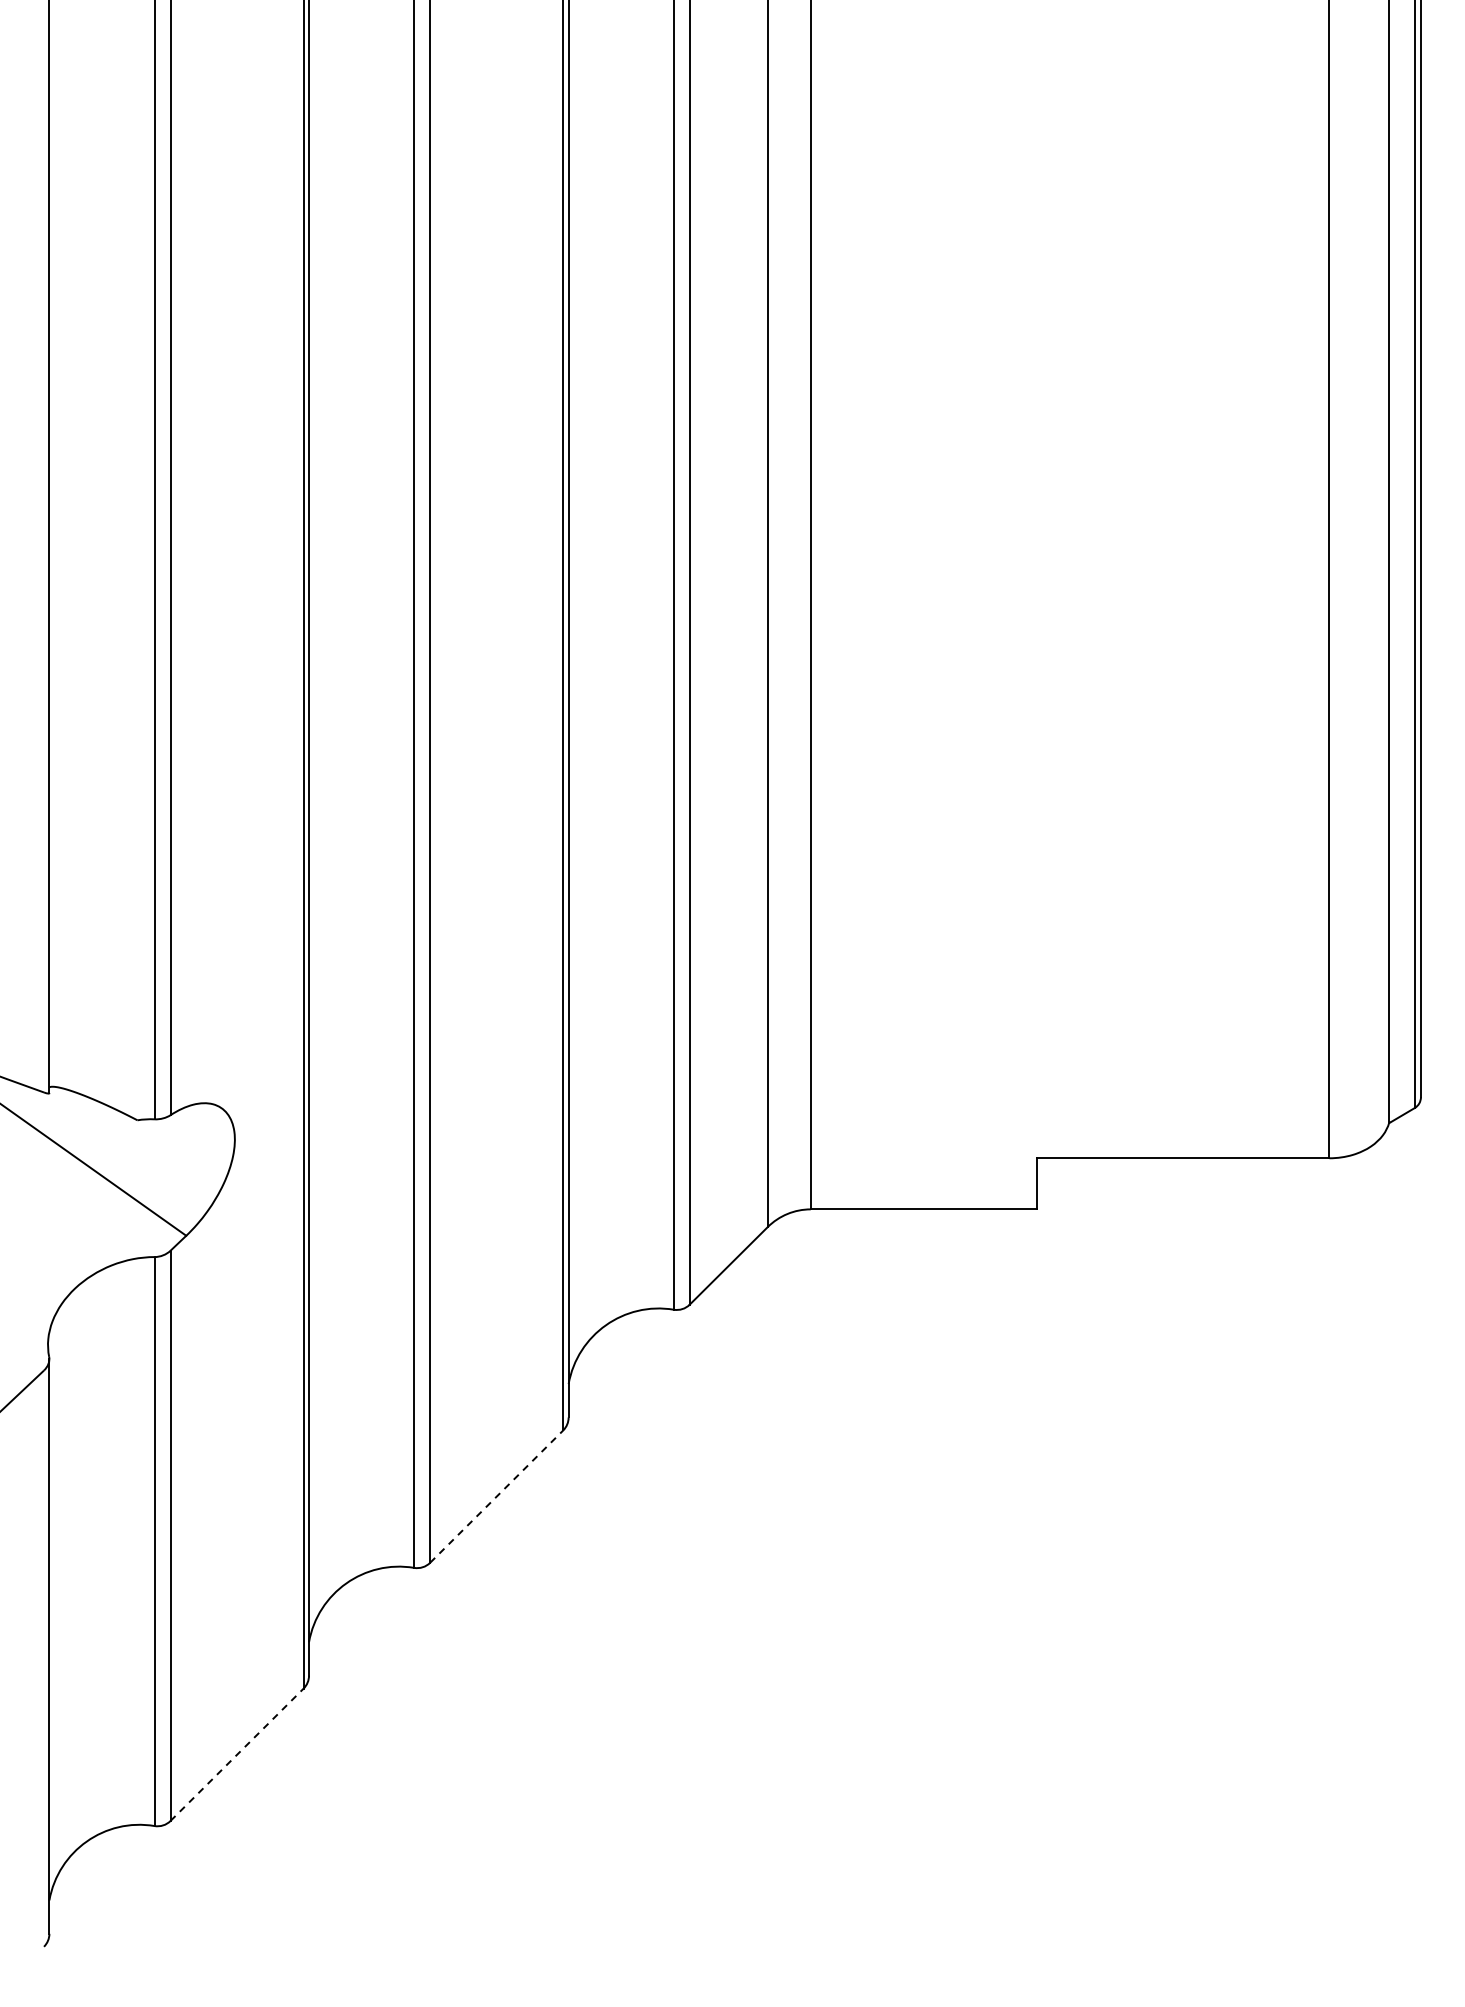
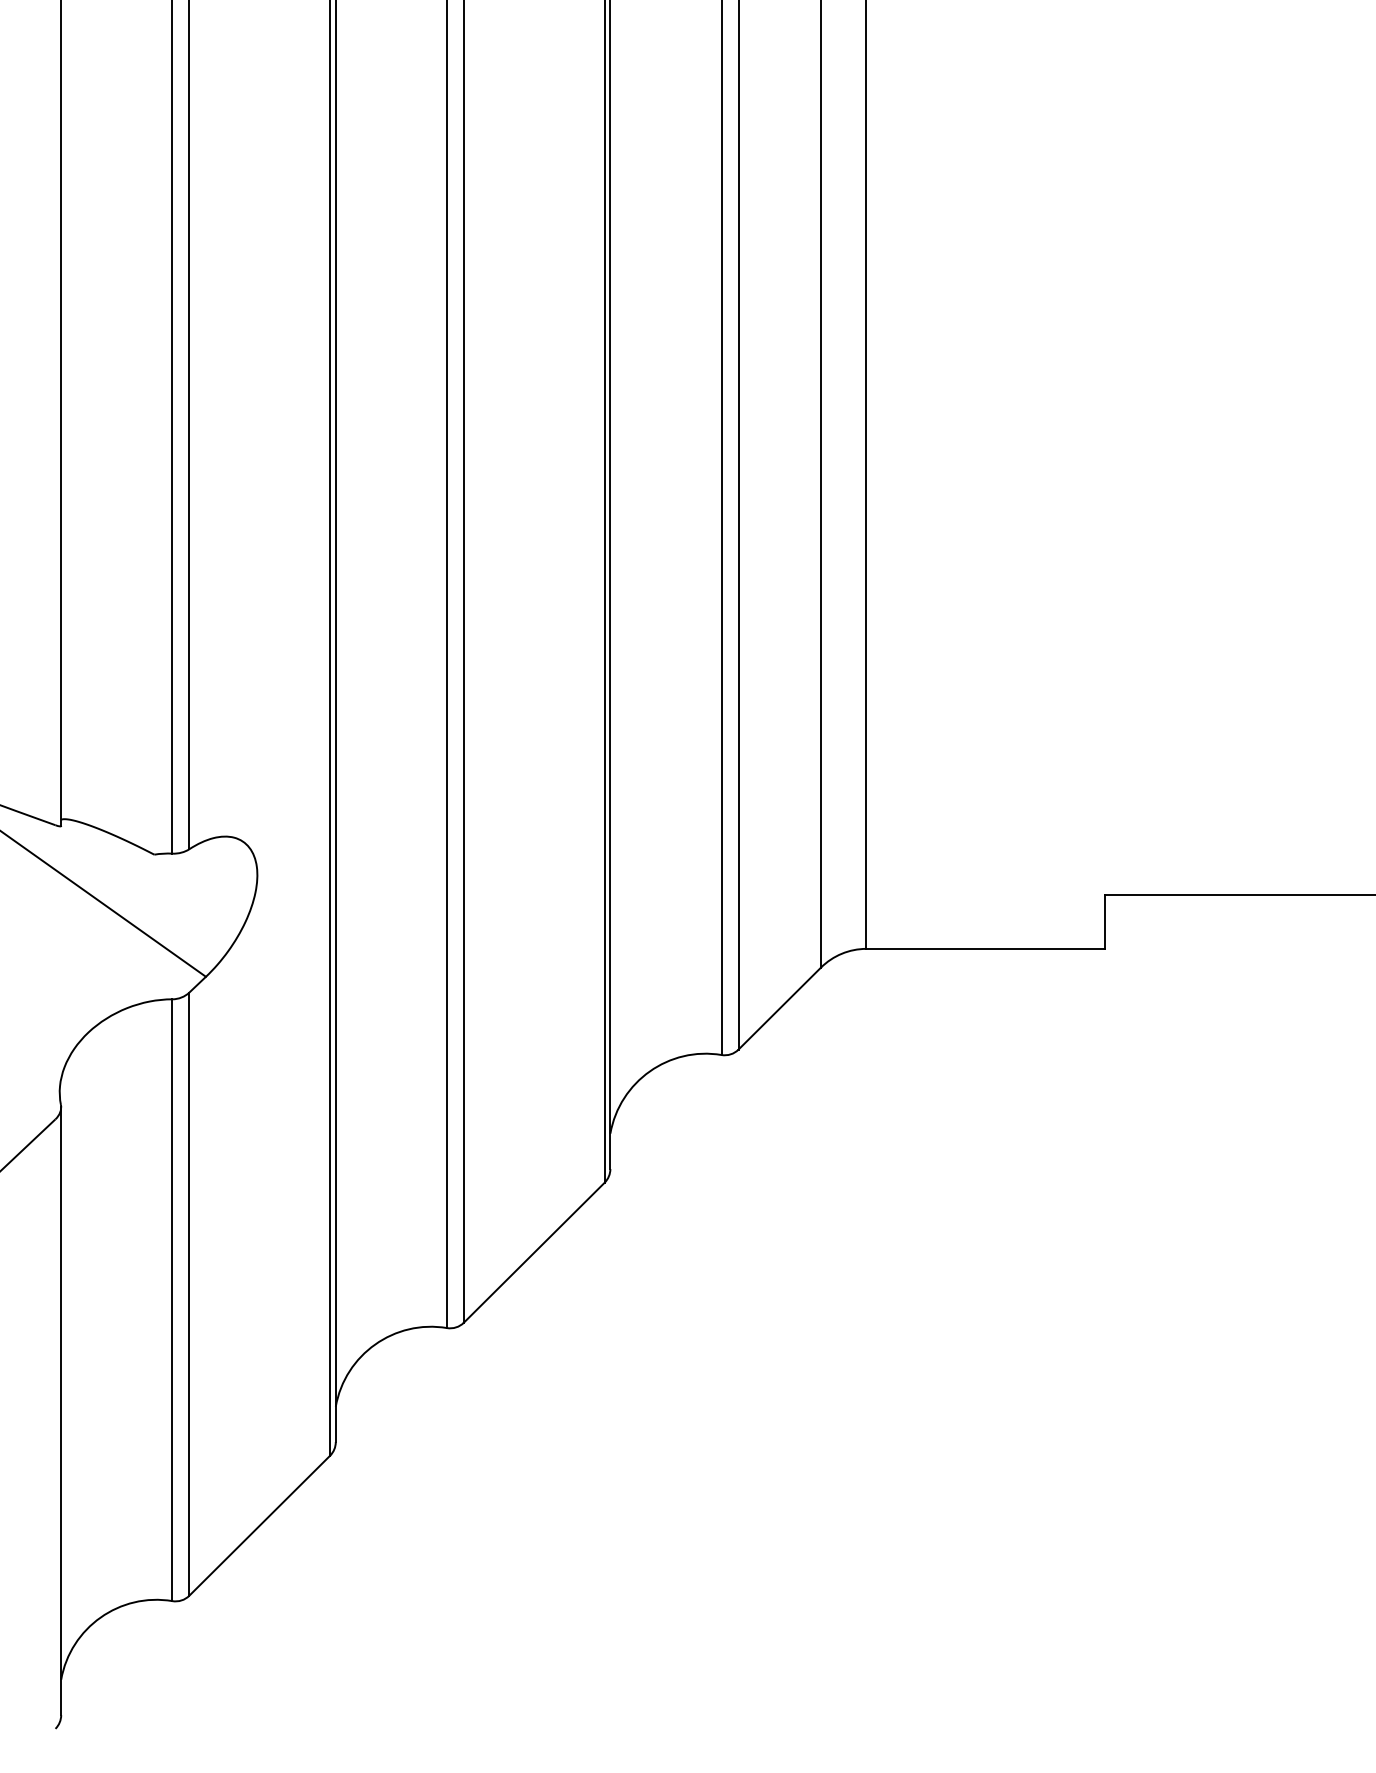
line: (496, 1496) -> (534, 1252), dashed -> solid
line: (237, 1754) -> (260, 1525), dashed -> solid

